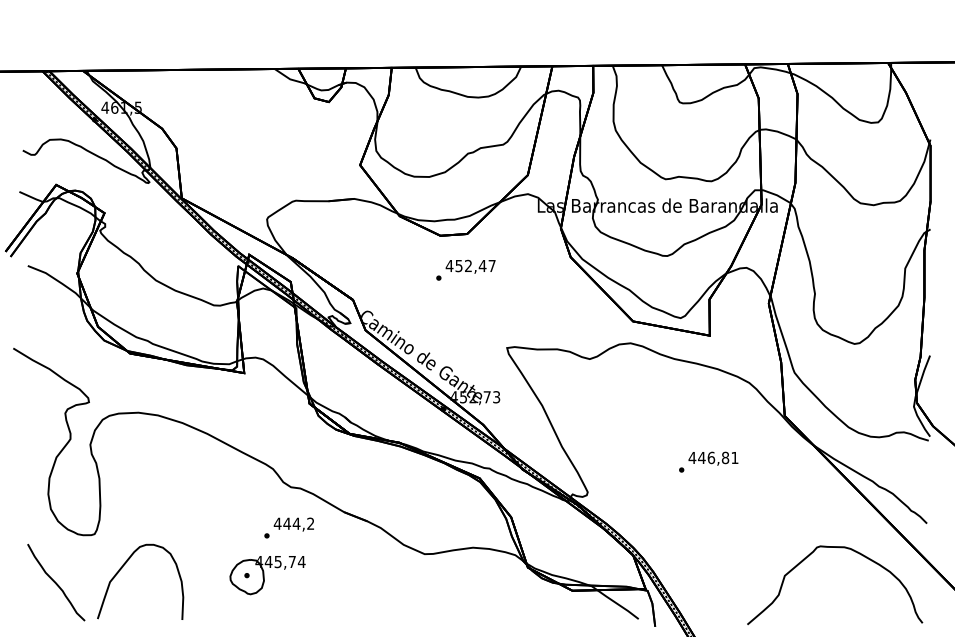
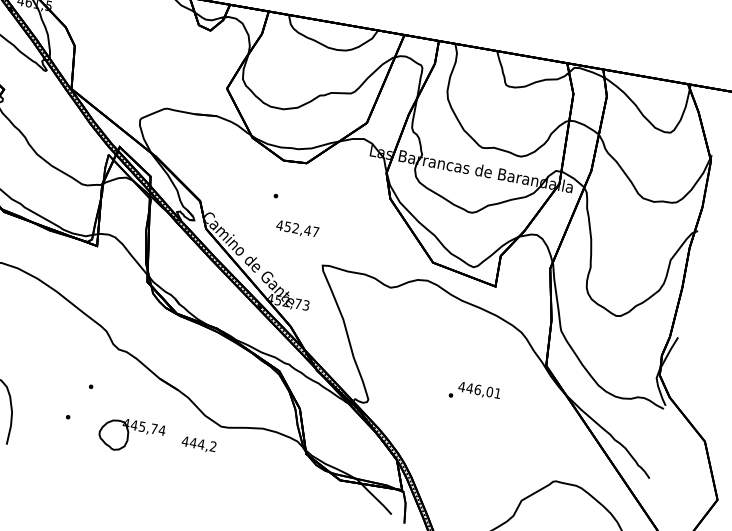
text: (470, 266) -> (297, 229), moved
text: (725, 457) -> (489, 391), 446,81 -> 446,01
text: (293, 524) -> (198, 444), moved
part: (267, 575) -> (131, 436), moved

